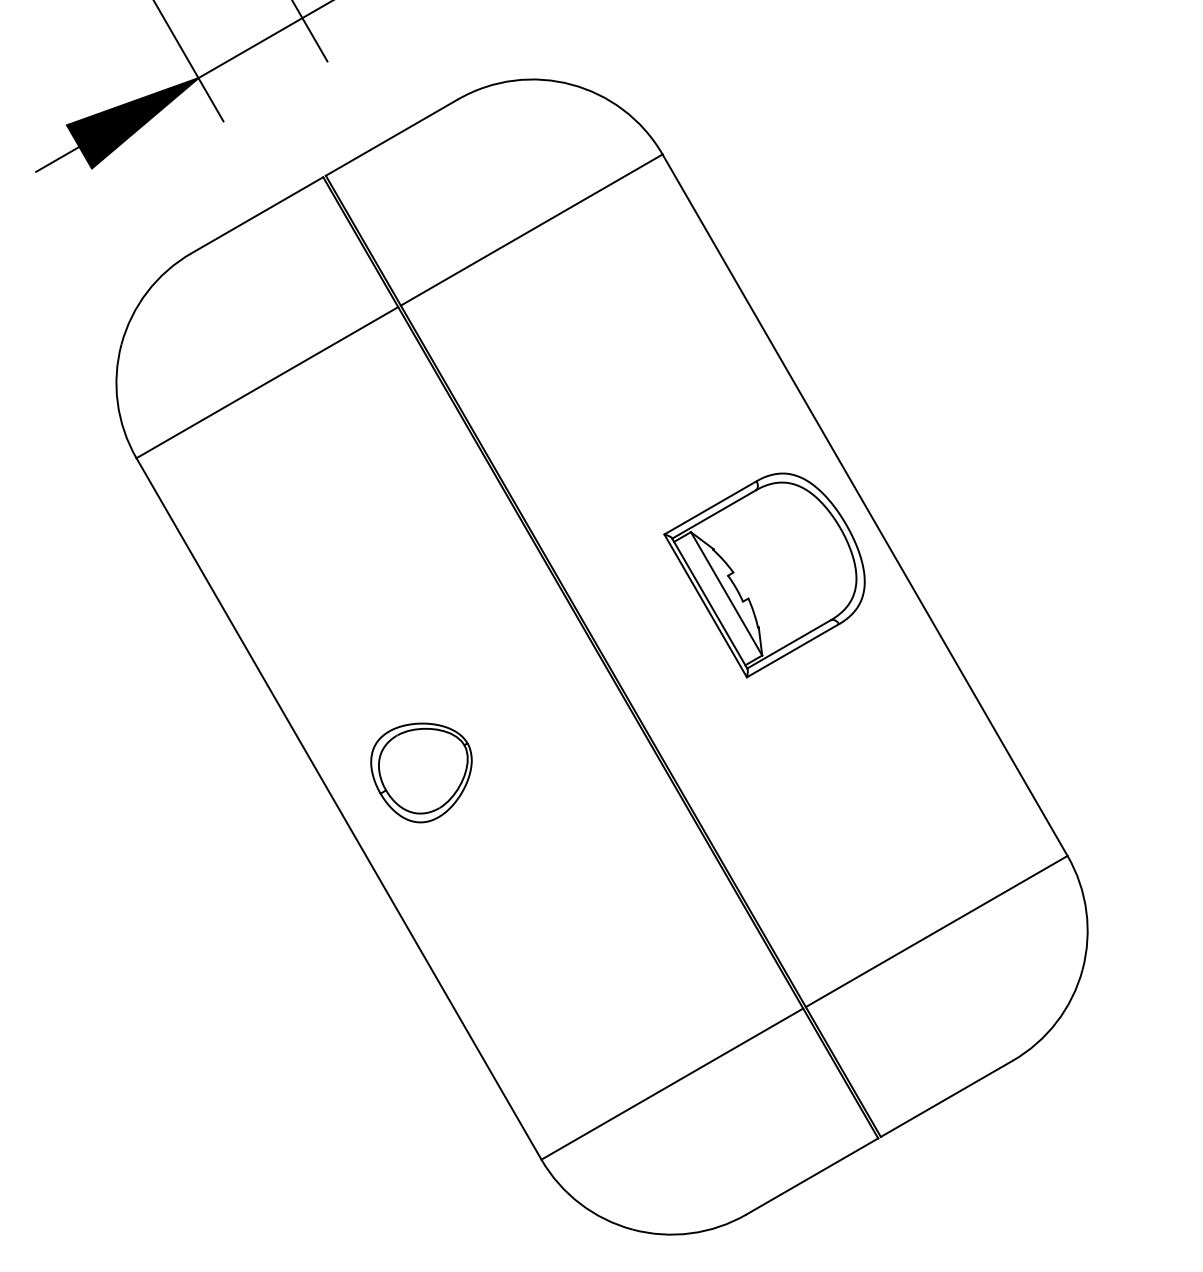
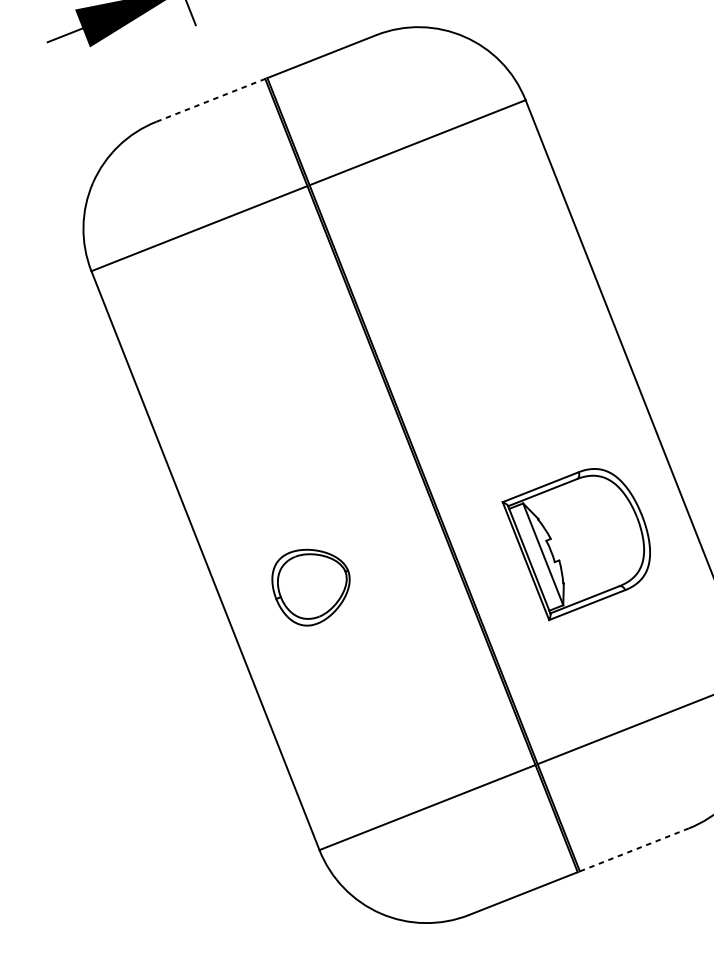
line: (257, 215) -> (210, 100), solid -> dashed
part: (764, 575) -> (574, 544), moved
part: (421, 772) -> (309, 587), moved
line: (947, 1098) -> (634, 849), solid -> dashed

